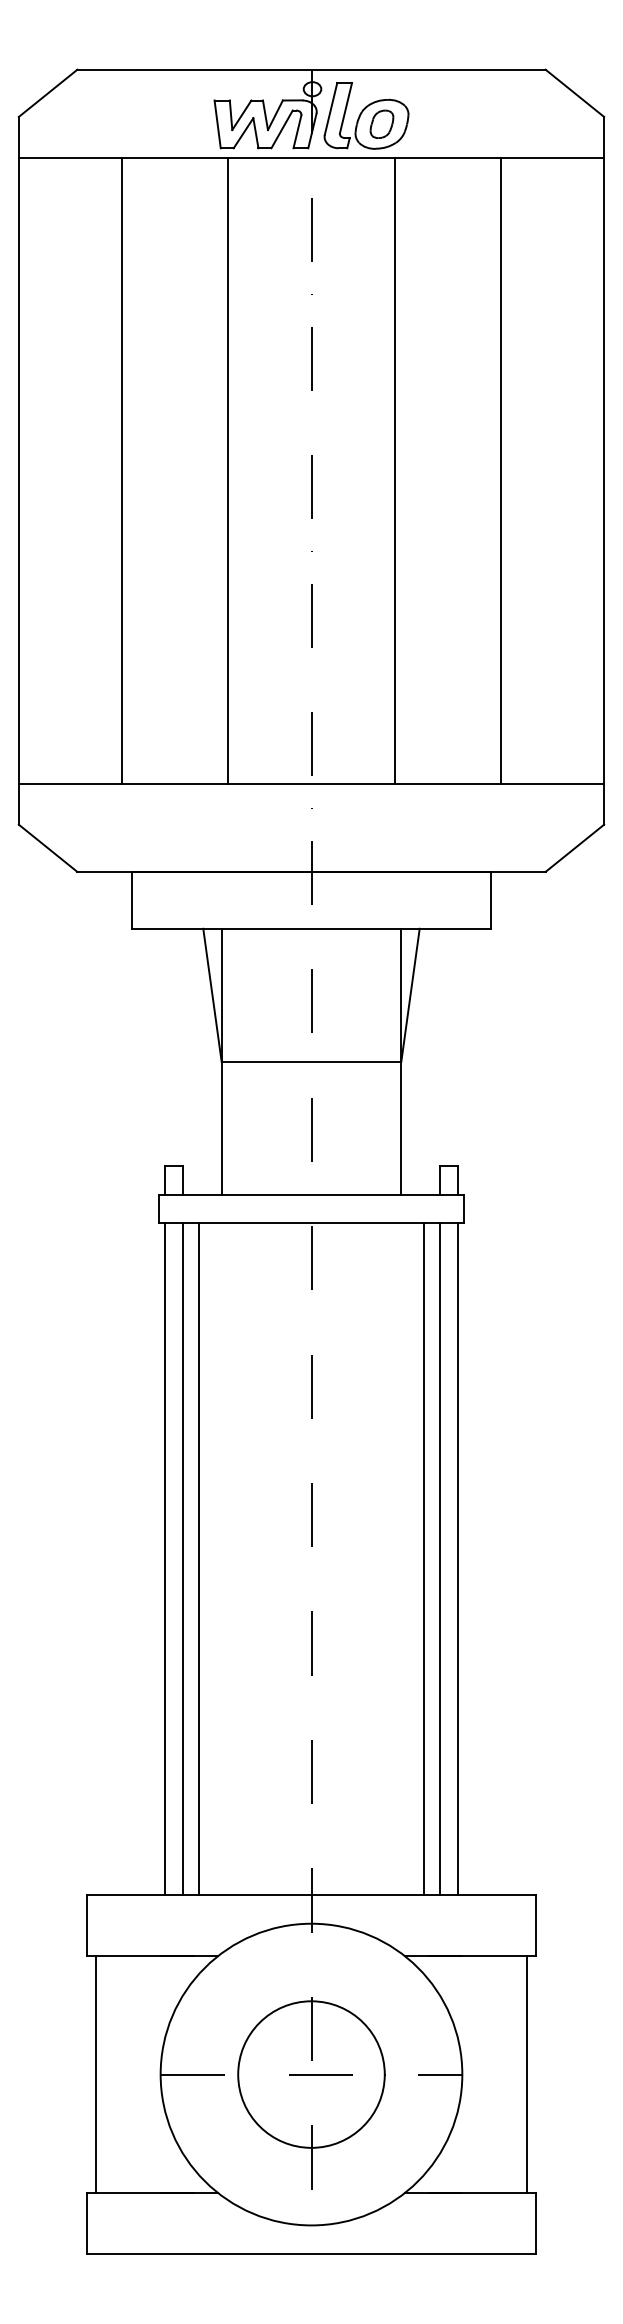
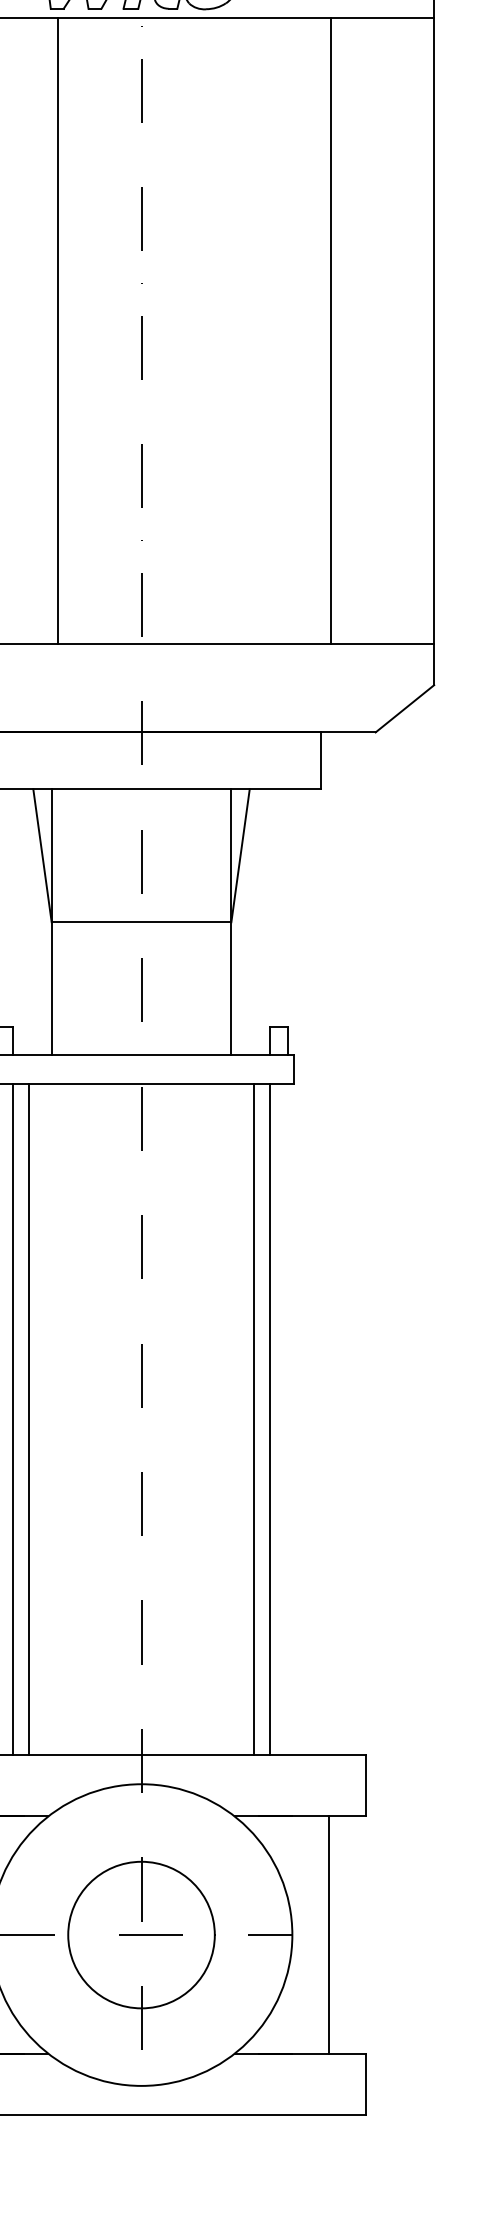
line: (394, 470) -> (224, 331), removed
line: (457, 1558) -> (287, 1419), removed
line: (527, 2074) -> (329, 1935), moved

